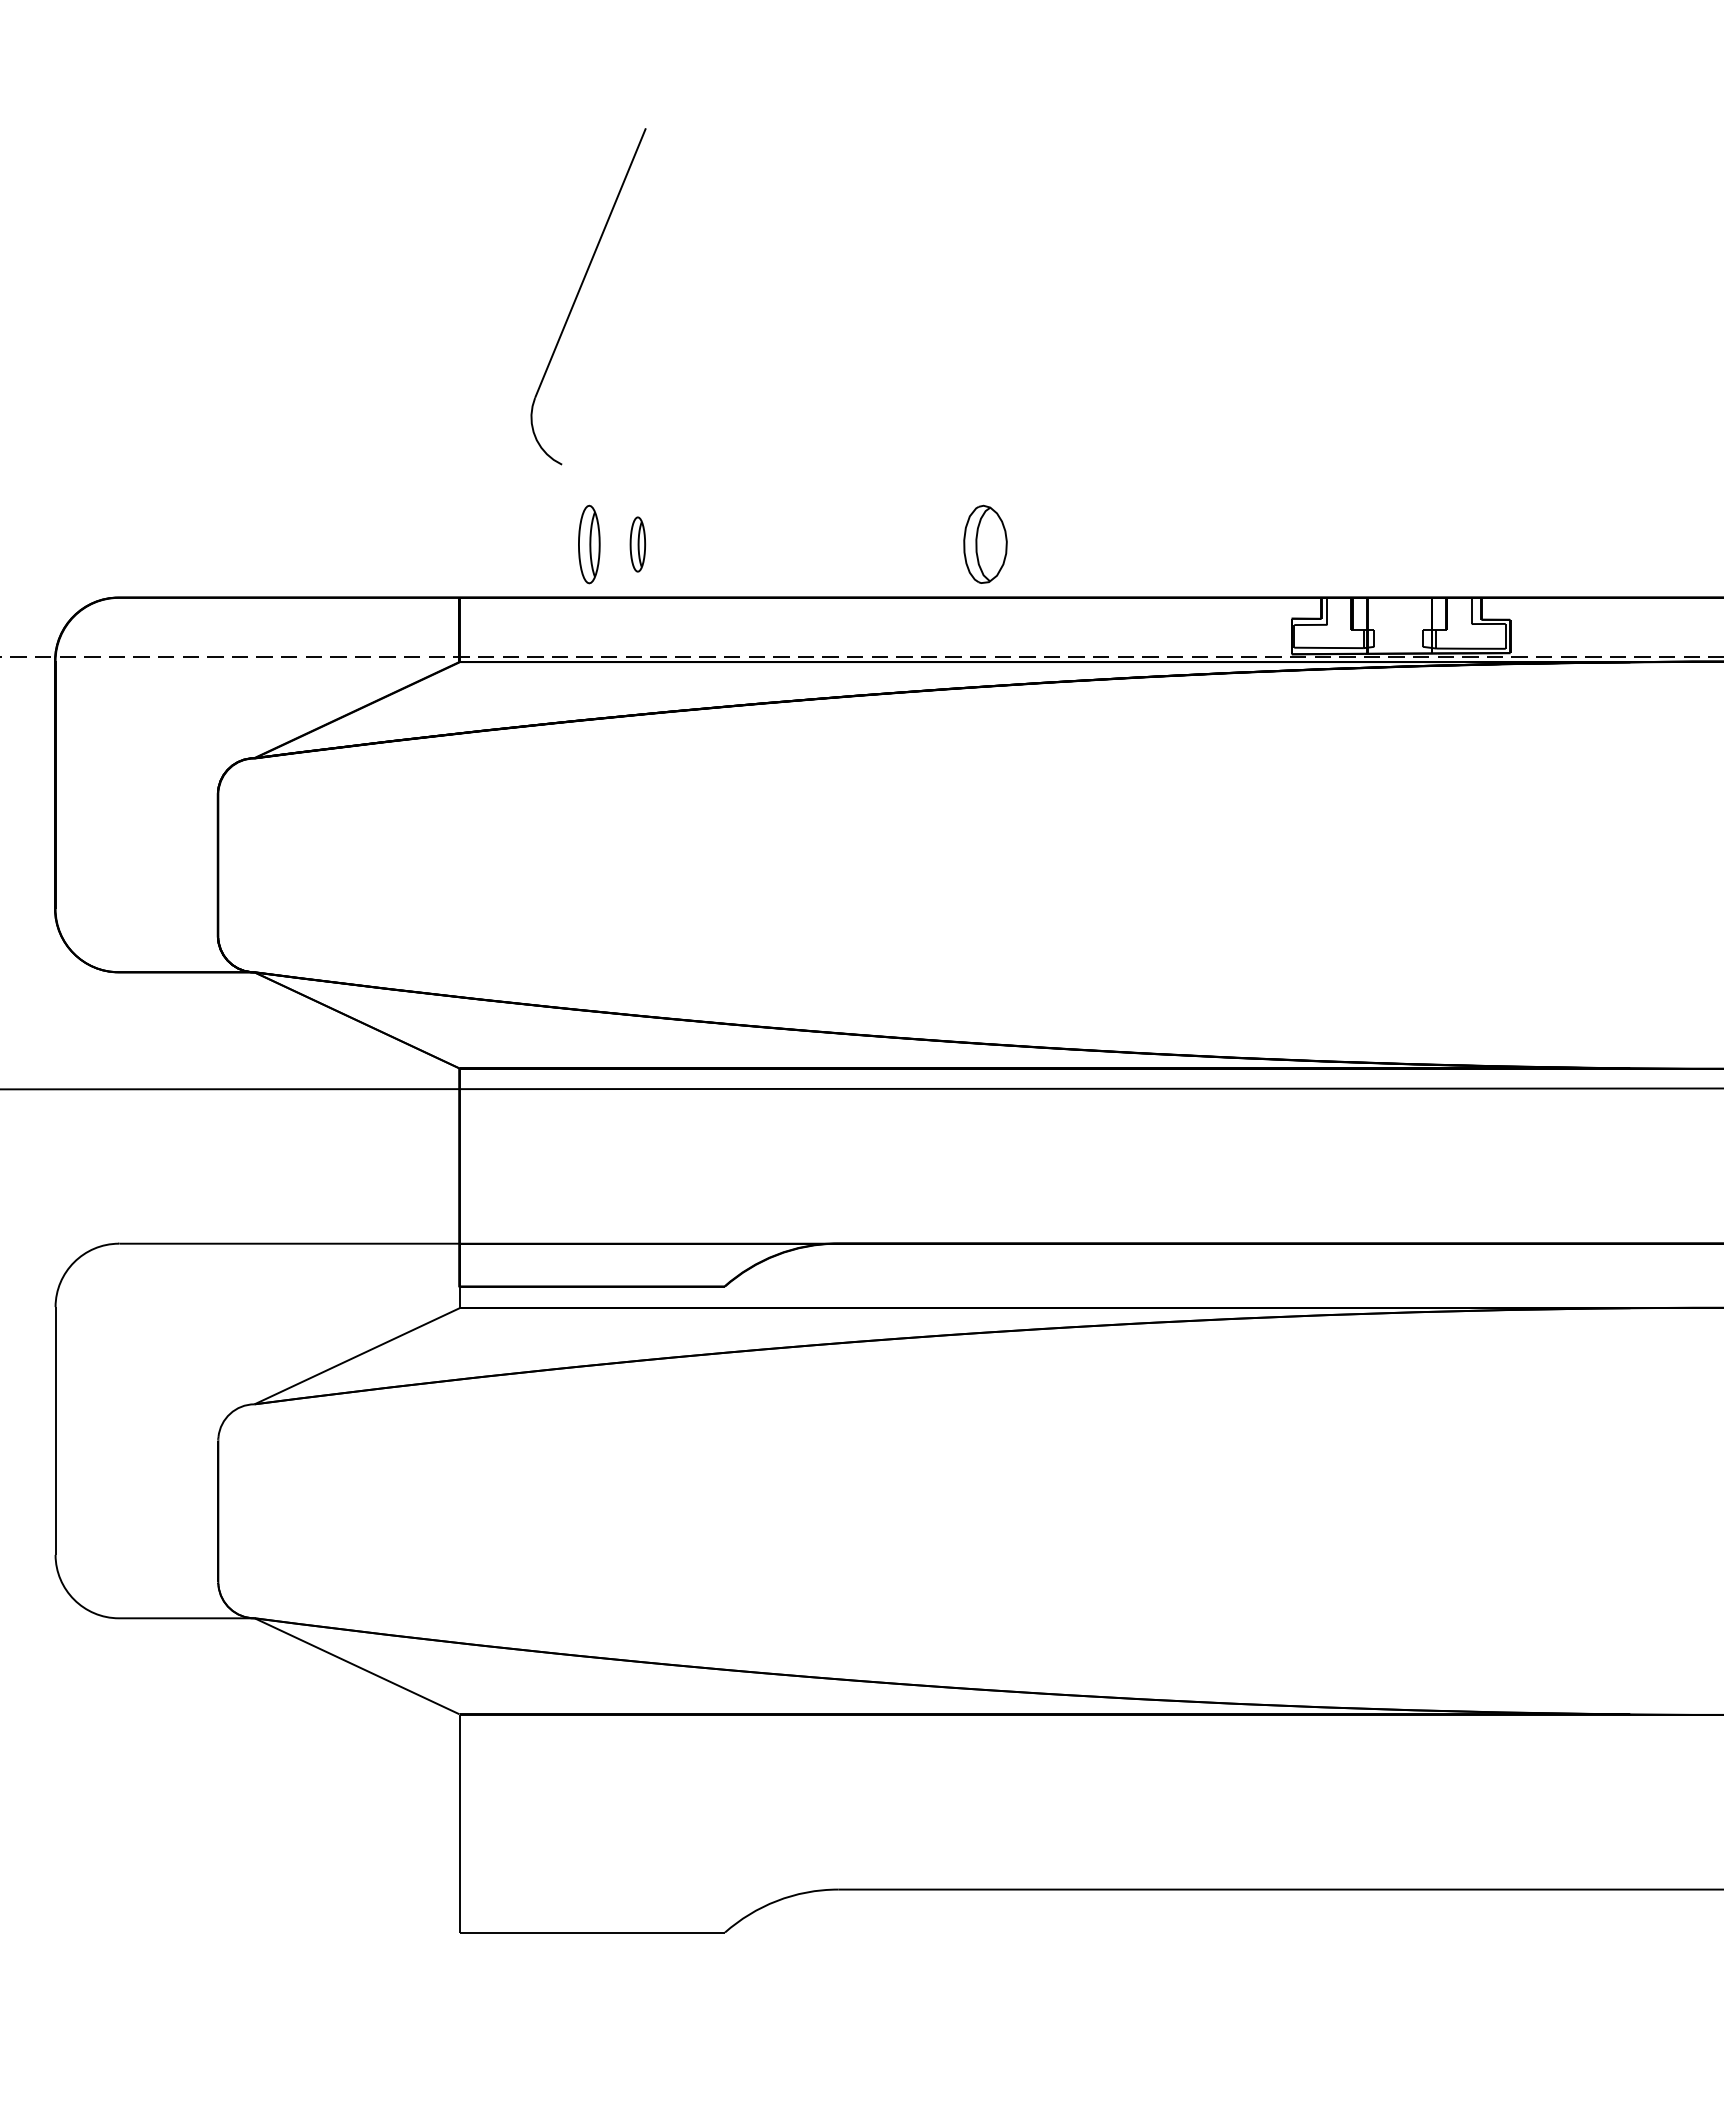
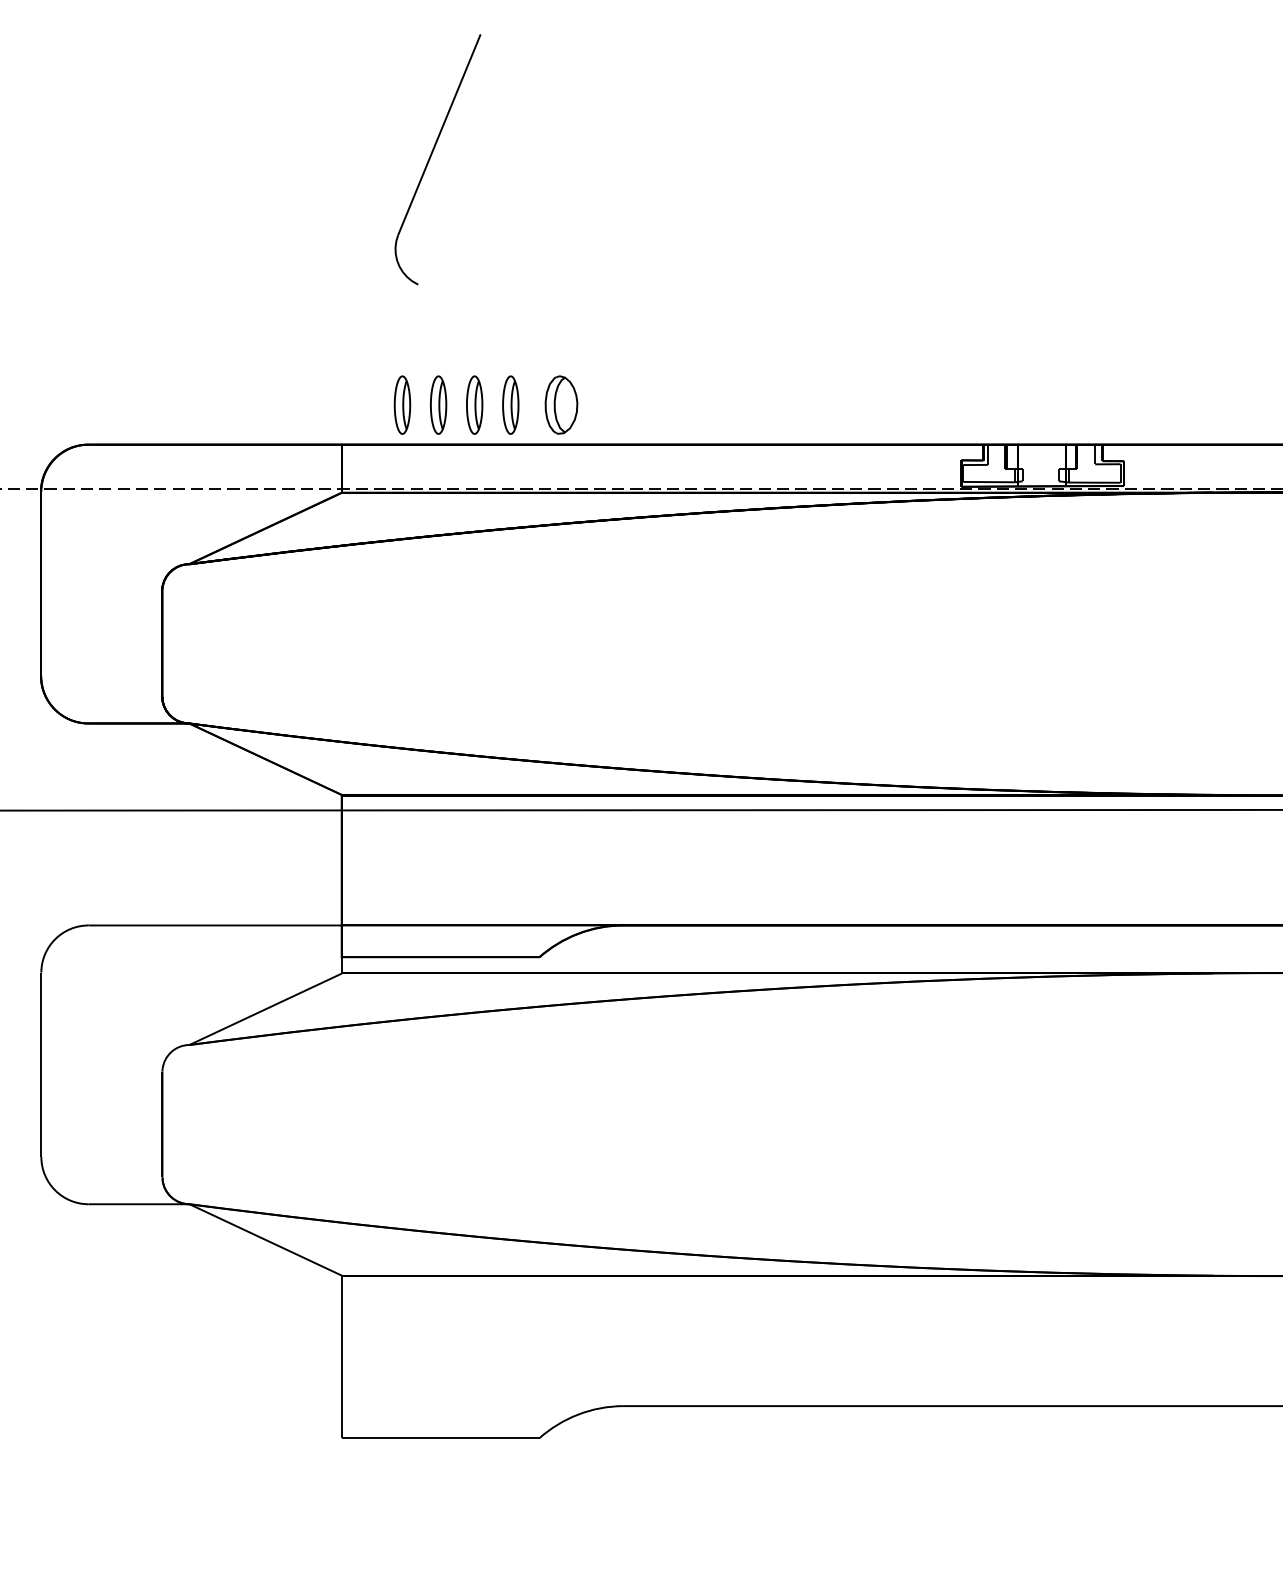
part: (579, 292) -> (431, 156), moved
part: (985, 543) -> (561, 404), moved
part: (540, 544) -> (402, 405), added
part: (637, 544) -> (474, 405), size x1.43
part: (686, 544) -> (510, 405), added

